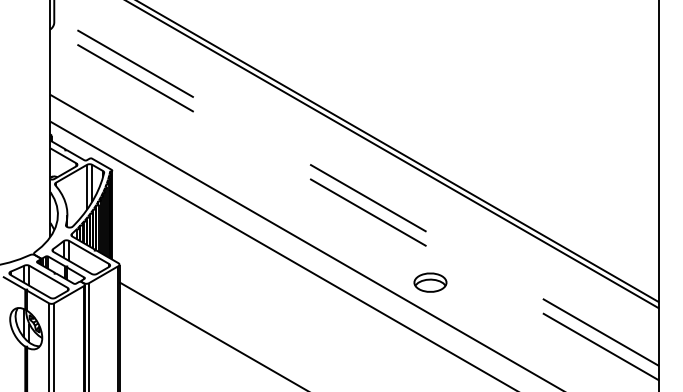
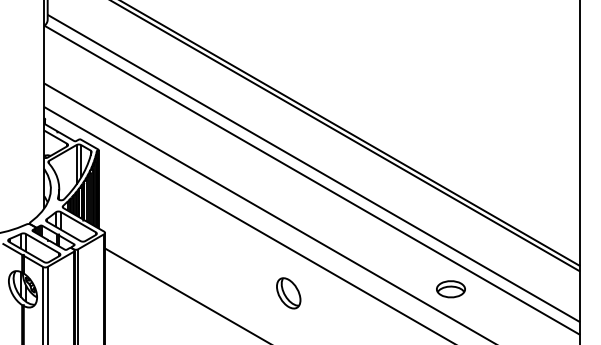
line: (356, 191) -> (313, 168), dashed -> solid
line: (354, 204) -> (311, 179), dashed -> solid
part: (430, 282) -> (451, 289), moved
part: (327, 333) -> (288, 293), added

